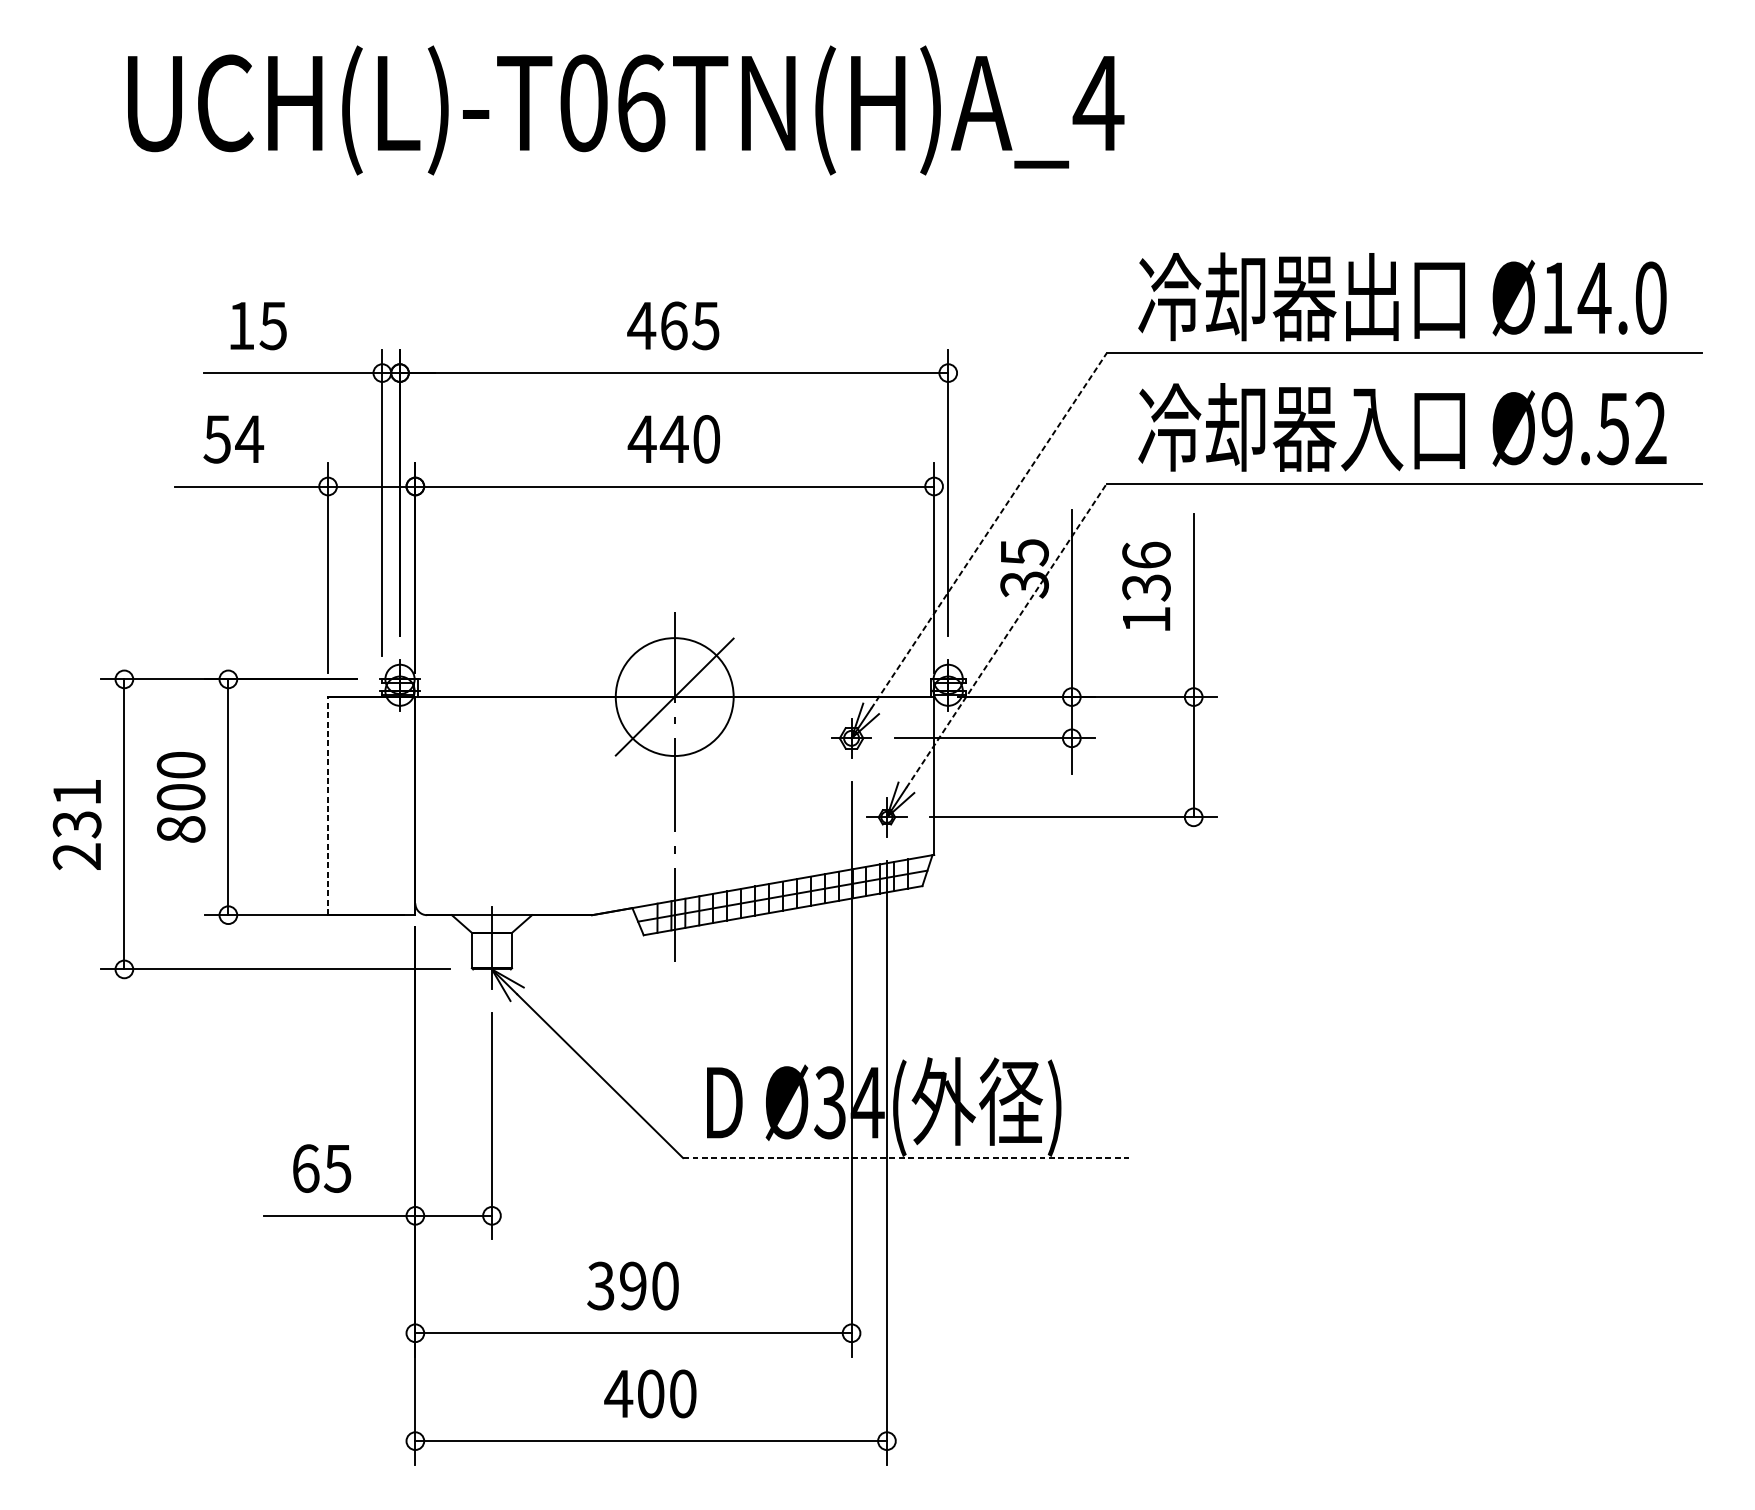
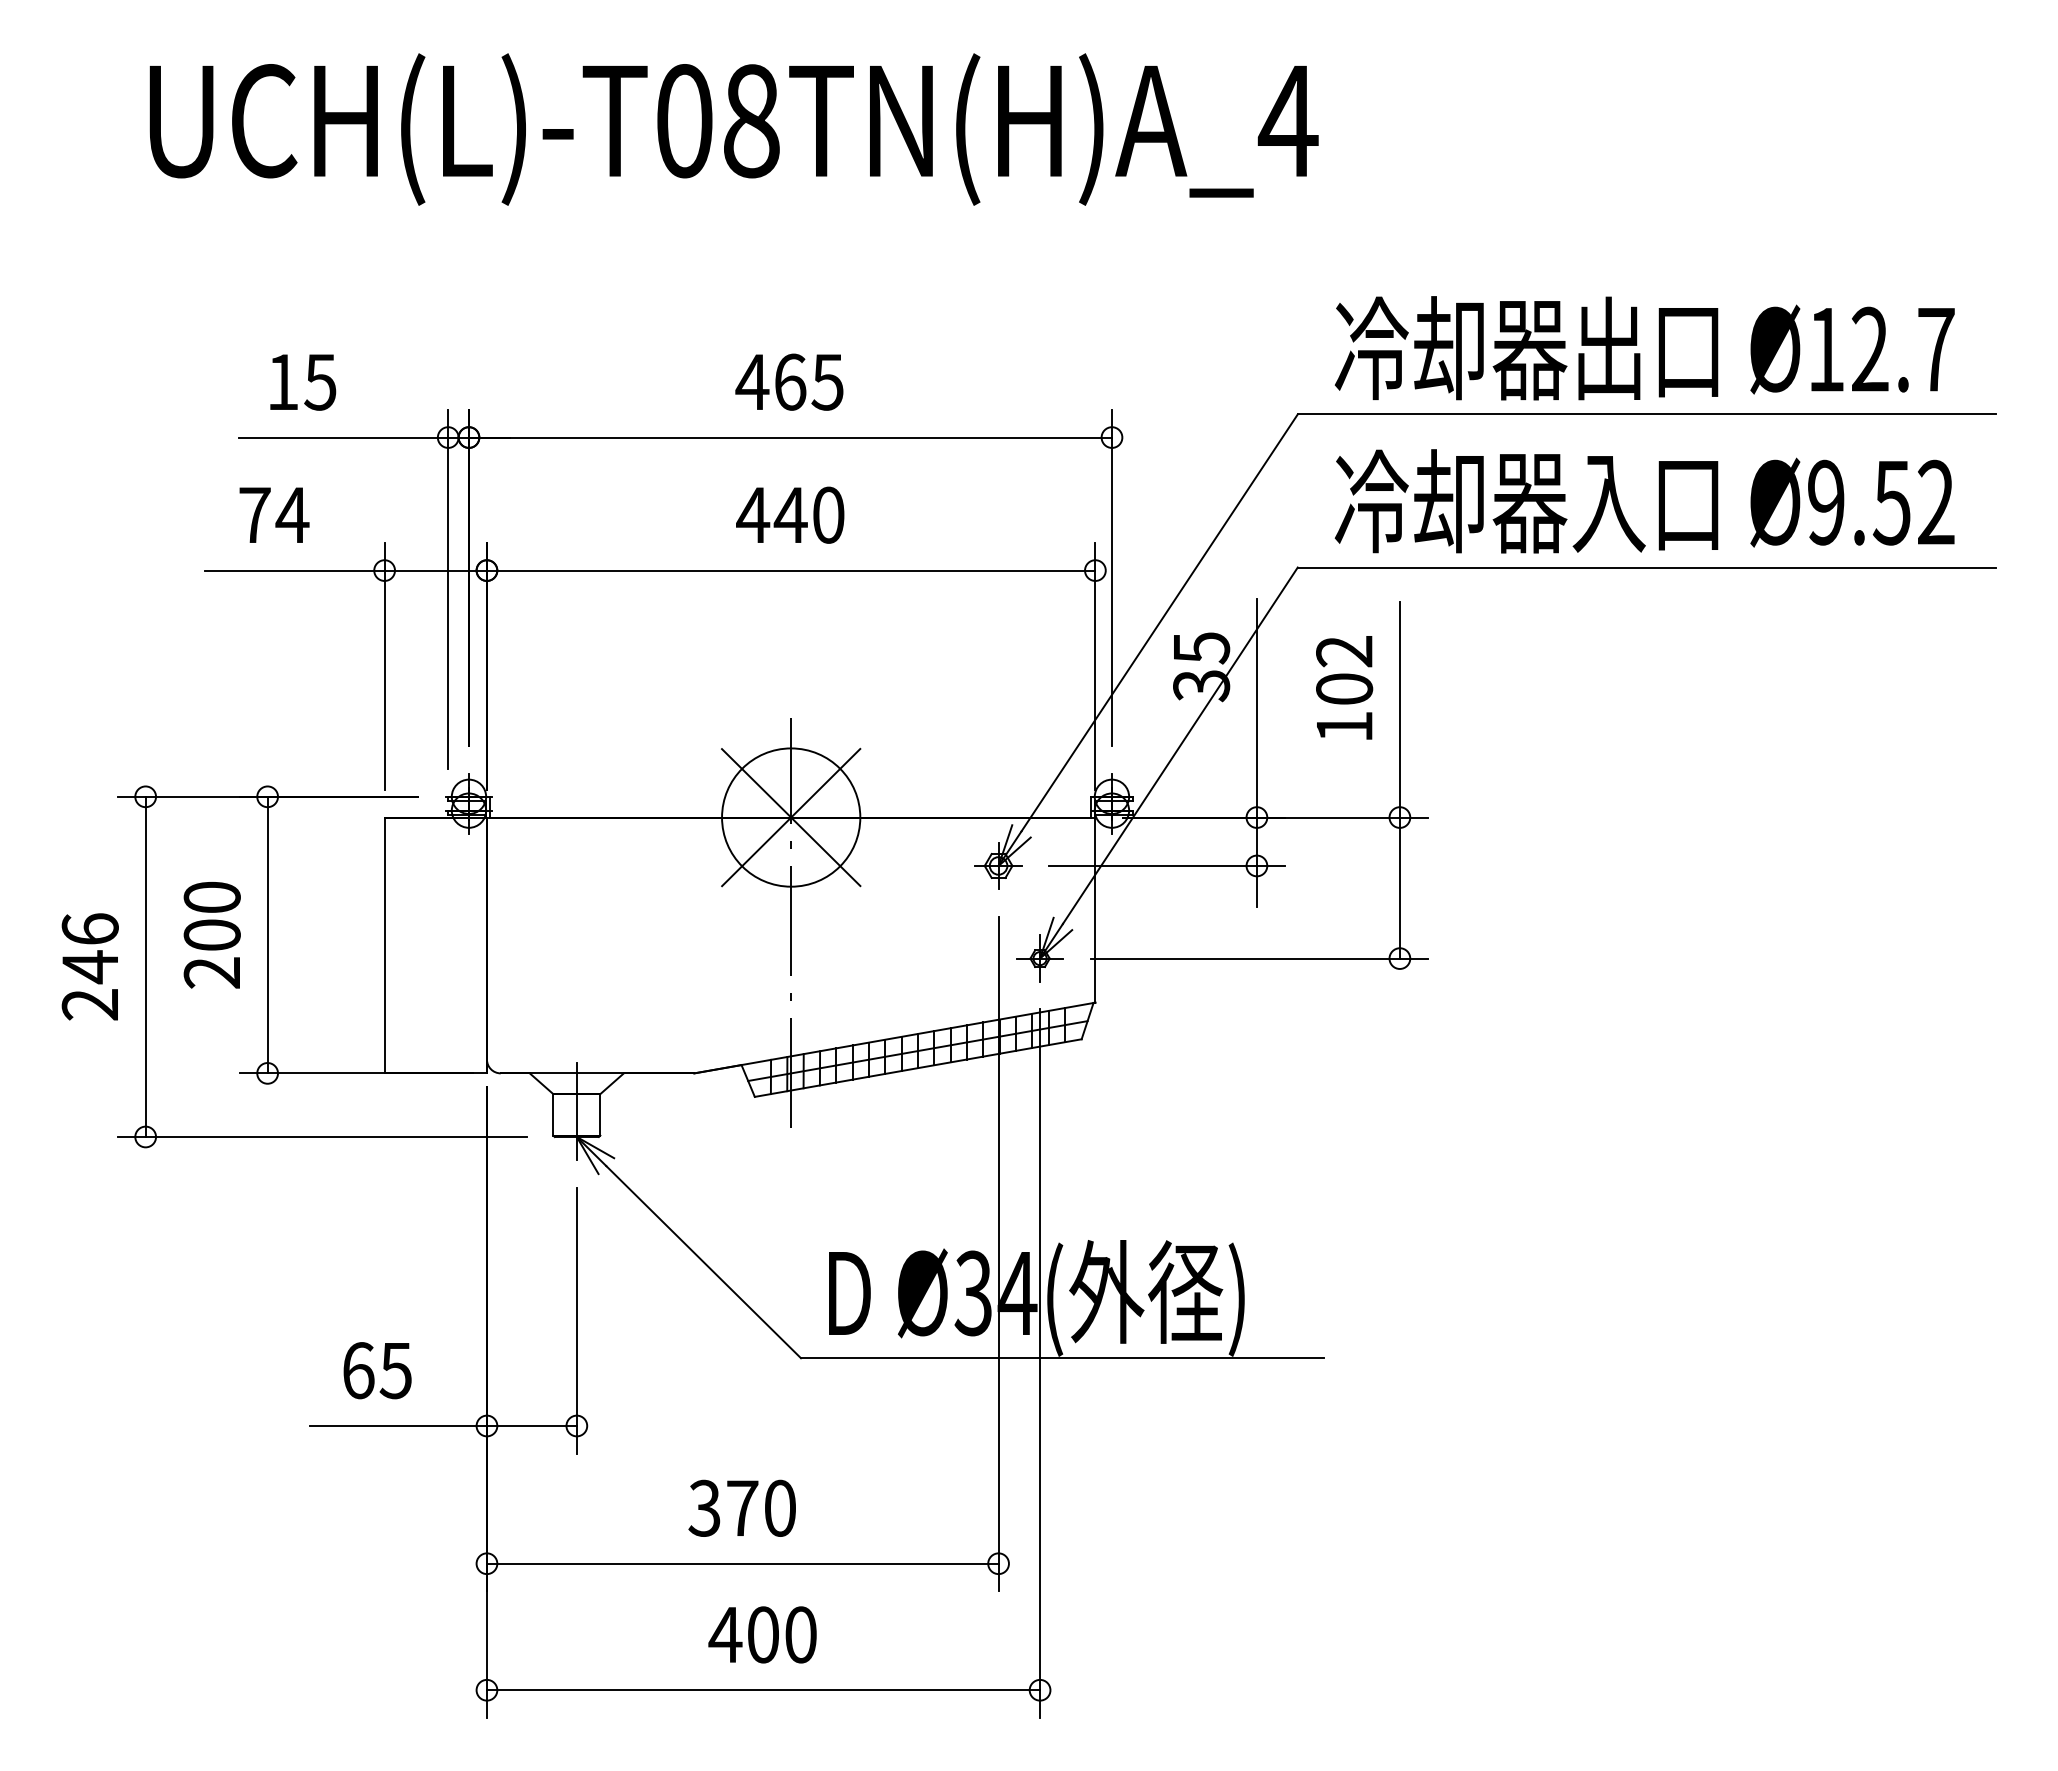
text: (641, 103) -> (752, 121), UCH(L)-T06TN(H)A_4 -> UCH(L)-T08TN(H)A_4
text: (1622, 298) -> (1902, 349), Ø14.0 -> Ø12.7
text: (217, 439) -> (254, 515), 54 -> 74
line: (988, 530) -> (1159, 622), dashed -> solid
text: (1146, 571) -> (1344, 670), 136 -> 102
line: (1006, 635) -> (1180, 745), dashed -> solid
line: (674, 697) -> (790, 817), added
line: (327, 806) -> (384, 945), dashed -> solid
text: (76, 808) -> (89, 948), 231 -> 246
text: (180, 829) -> (211, 972), 800 -> 200
line: (906, 1158) -> (1062, 1358), dashed -> solid
text: (633, 1285) -> (742, 1507), 390 -> 370

